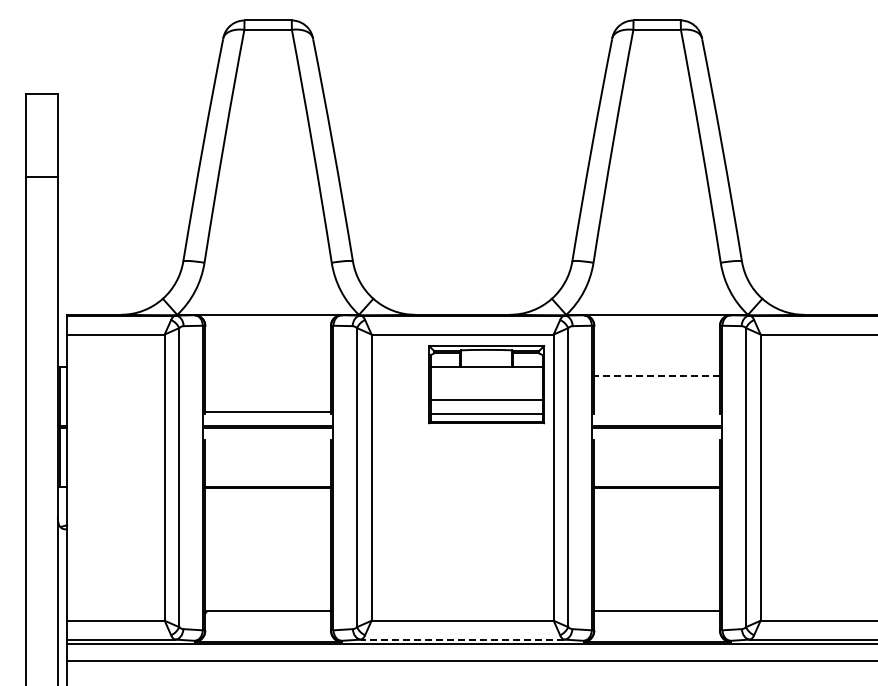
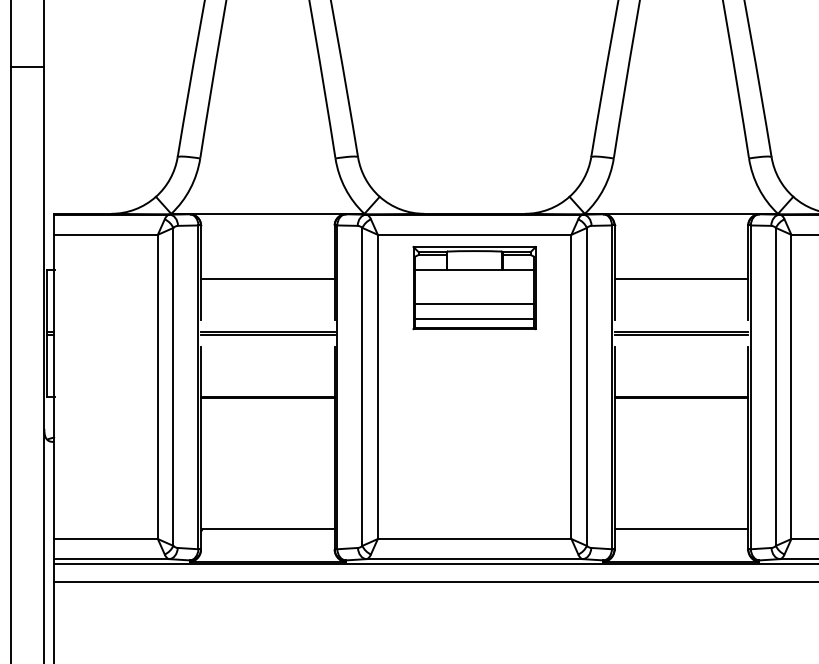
line: (657, 376) -> (681, 279), dashed -> solid
part: (486, 384) -> (474, 287), moved
line: (268, 412) -> (268, 279), moved
line: (462, 639) -> (474, 558), dashed -> solid

